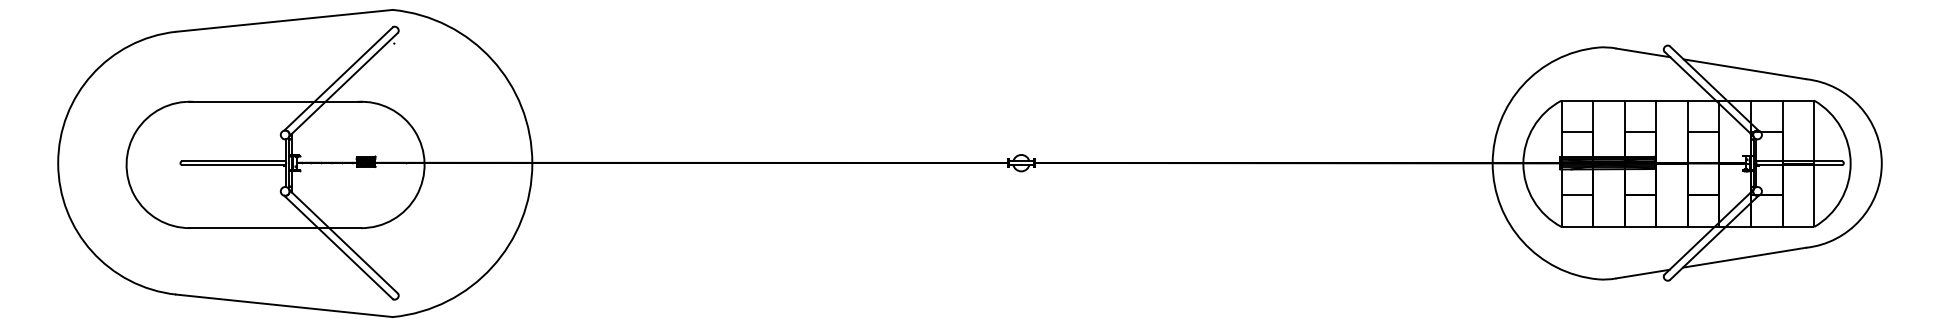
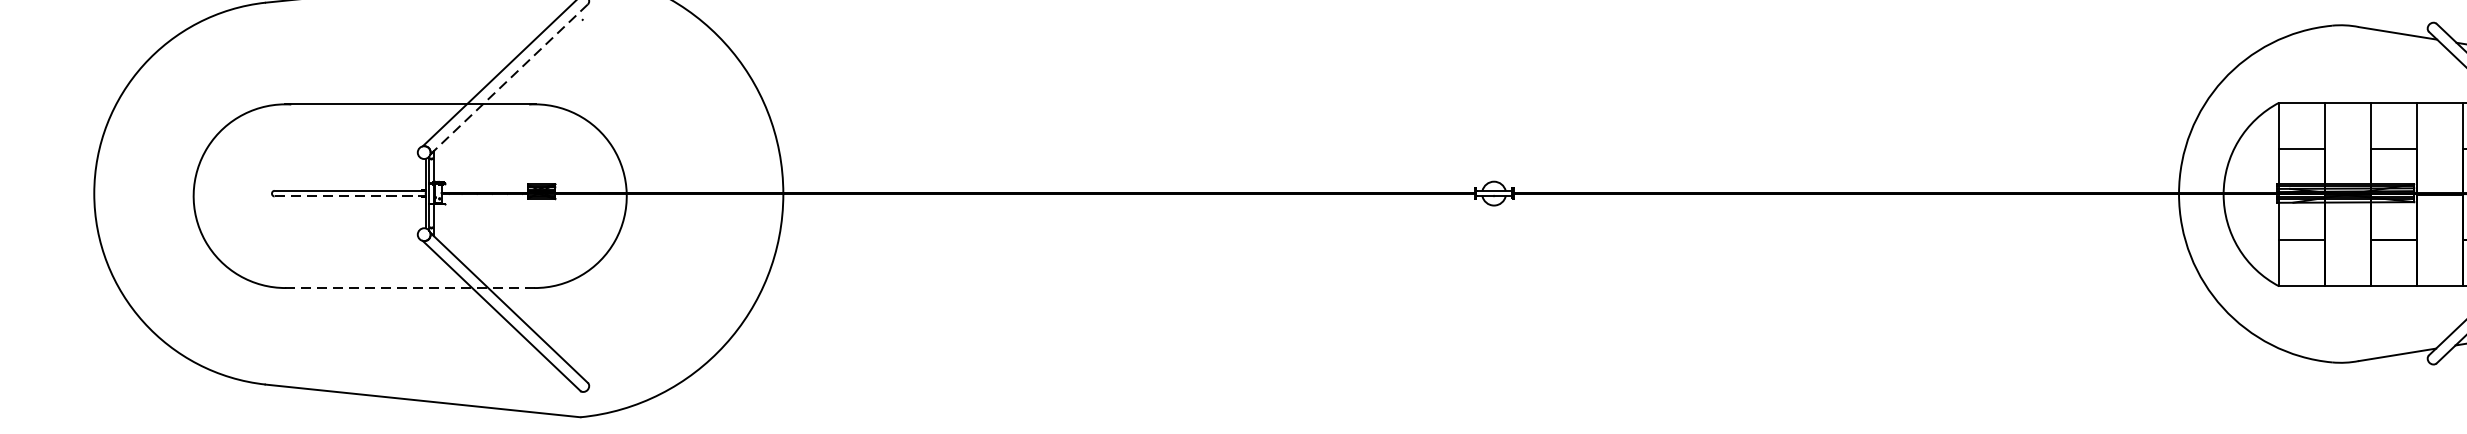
line: (343, 84) -> (508, 79), solid -> dashed
line: (234, 165) -> (350, 197), solid -> dashed
line: (275, 228) -> (410, 288), solid -> dashed

